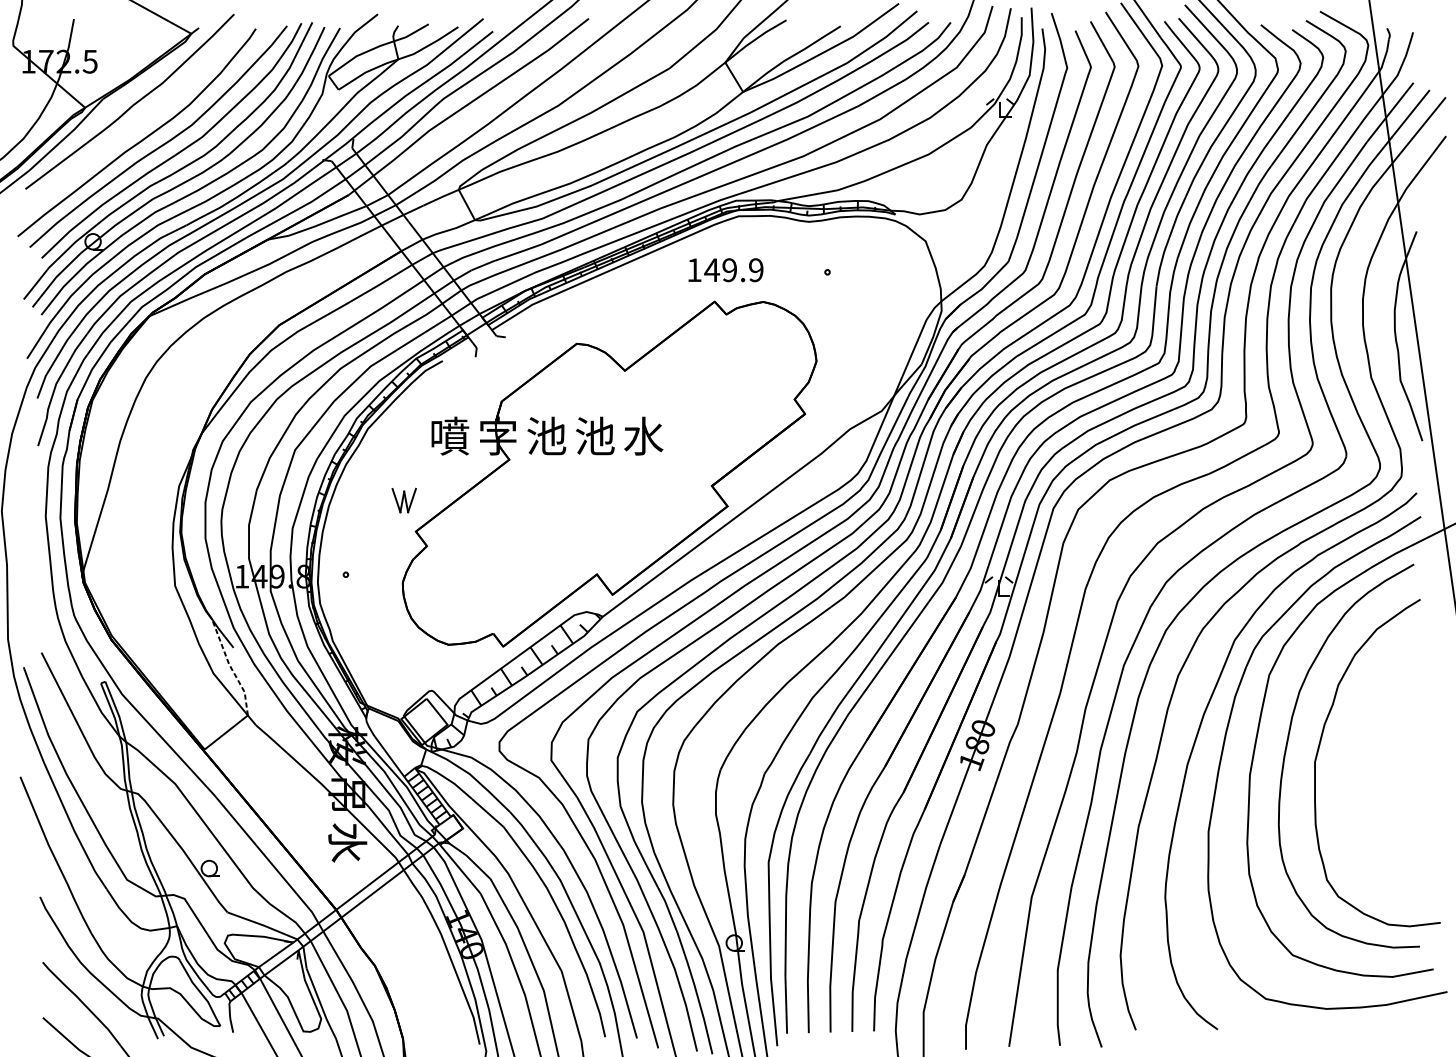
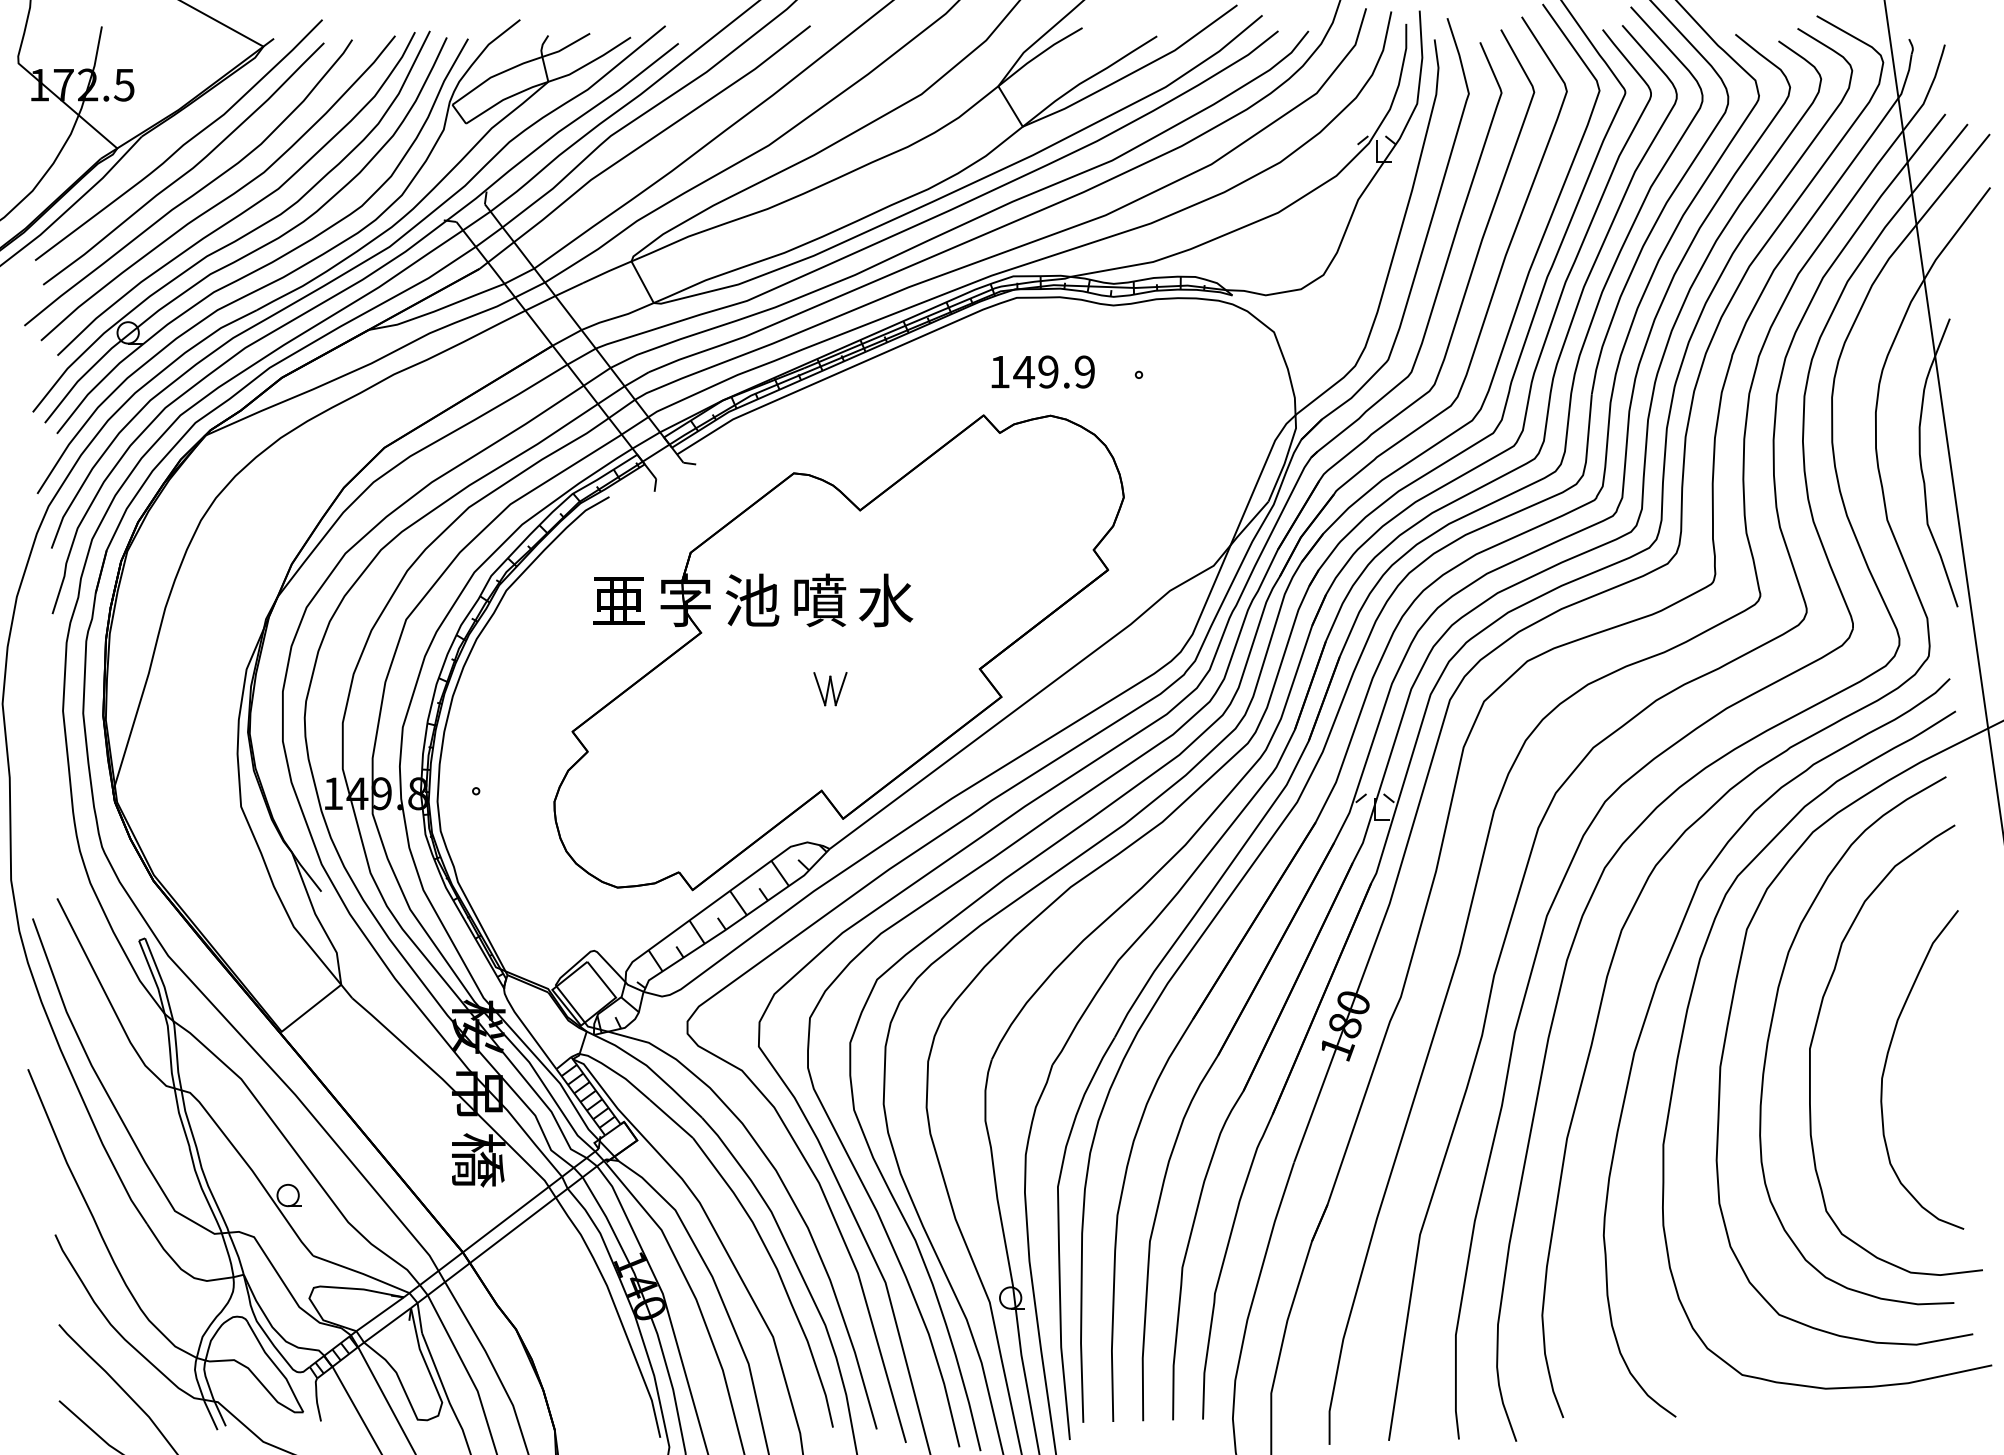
curve: (137, 123) -> (189, 169), added
text: (725, 269) -> (1042, 371), moved
text: (450, 436) -> (619, 600), 噴 -> 亜
text: (595, 436) -> (819, 600), 池 -> 噴
part: (404, 500) -> (830, 689), moved
line: (231, 668) -> (318, 919), dashed -> solid
curve: (1371, 770) -> (1887, 1060), added
text: (347, 843) -> (478, 1160), 水 -> 橋

